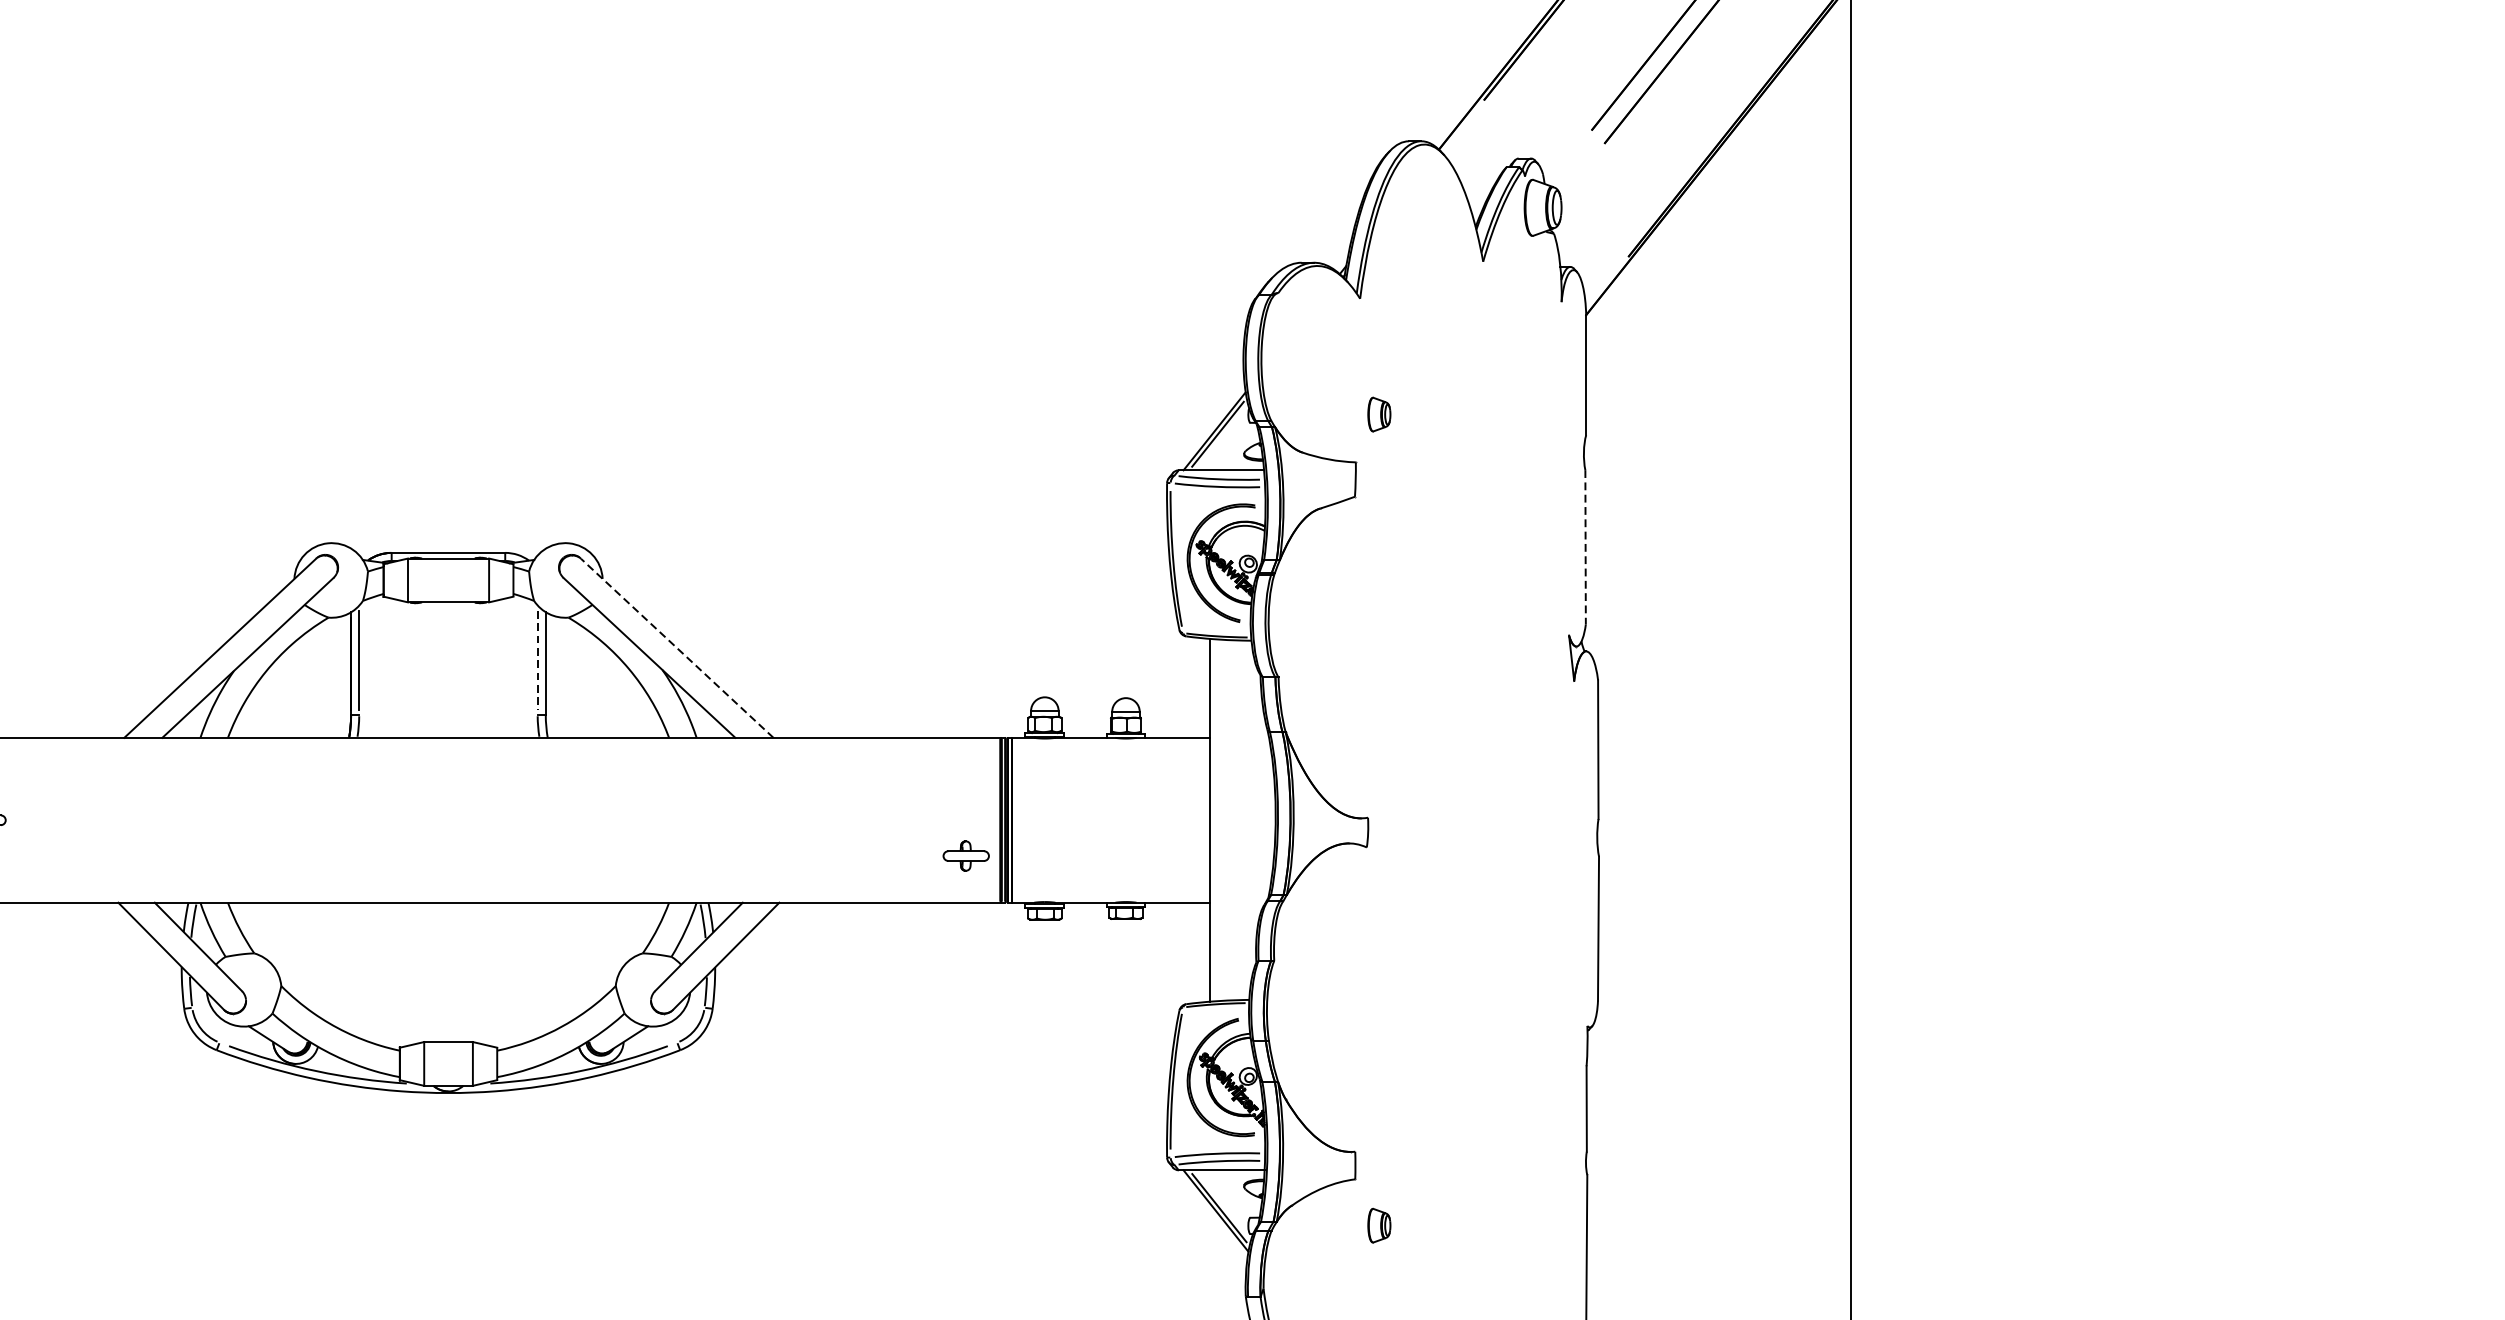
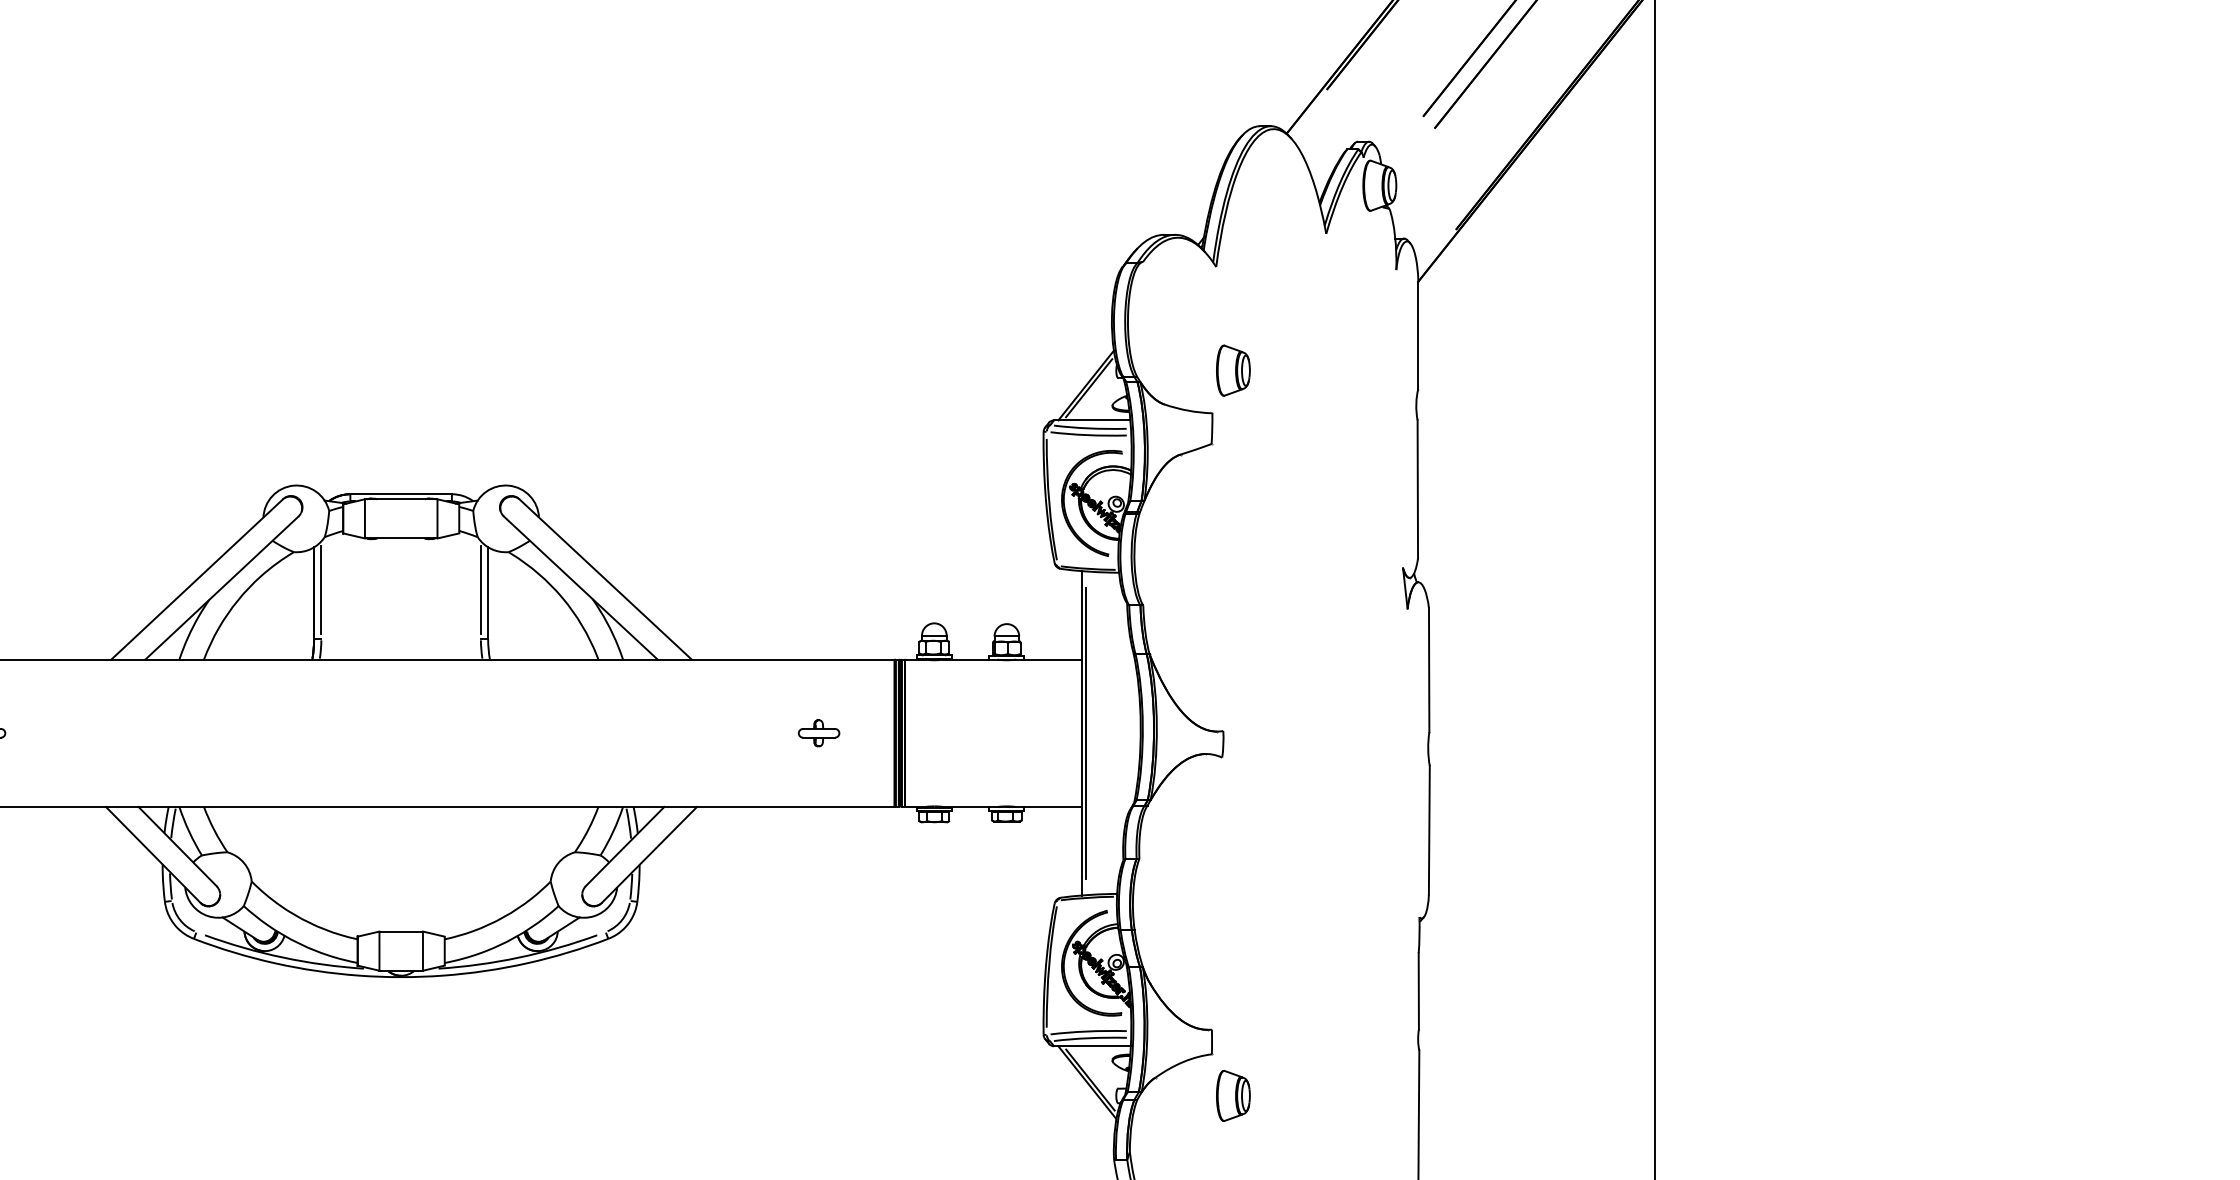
part: (1379, 414) -> (1233, 370), size x1.67
line: (1585, 547) -> (1417, 489), dashed -> solid
line: (677, 648) -> (605, 579), dashed -> solid
line: (537, 660) -> (480, 590), dashed -> solid
line: (1215, 820) -> (1086, 733), added
part: (965, 856) -> (818, 733), moved
part: (1379, 1225) -> (1233, 1095), size x1.67

